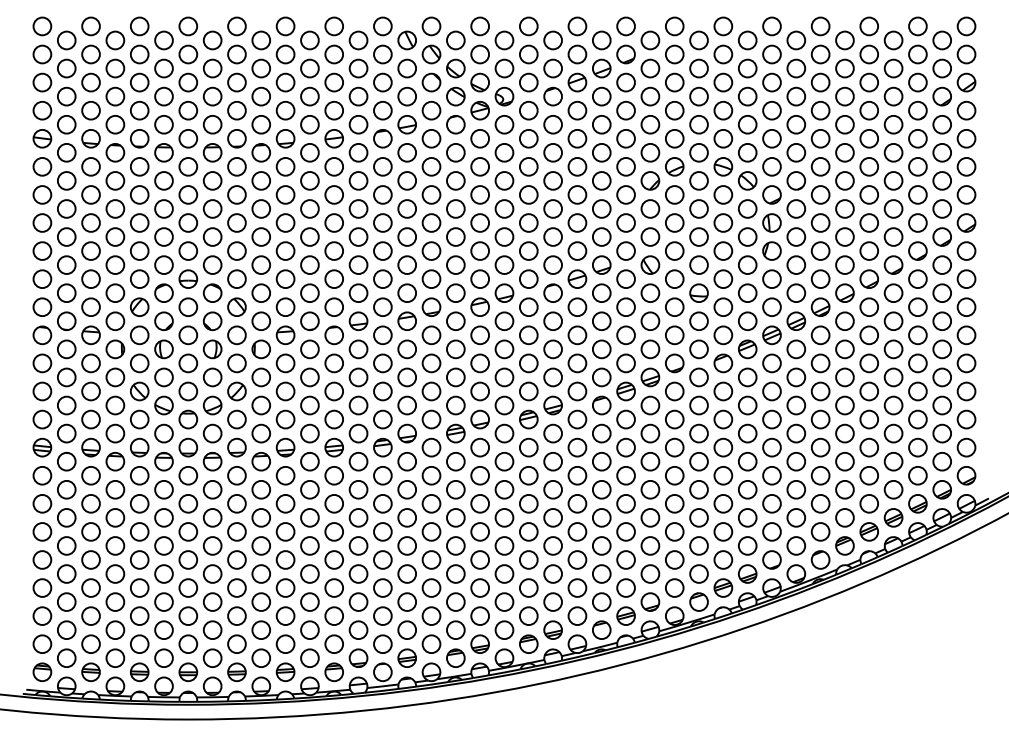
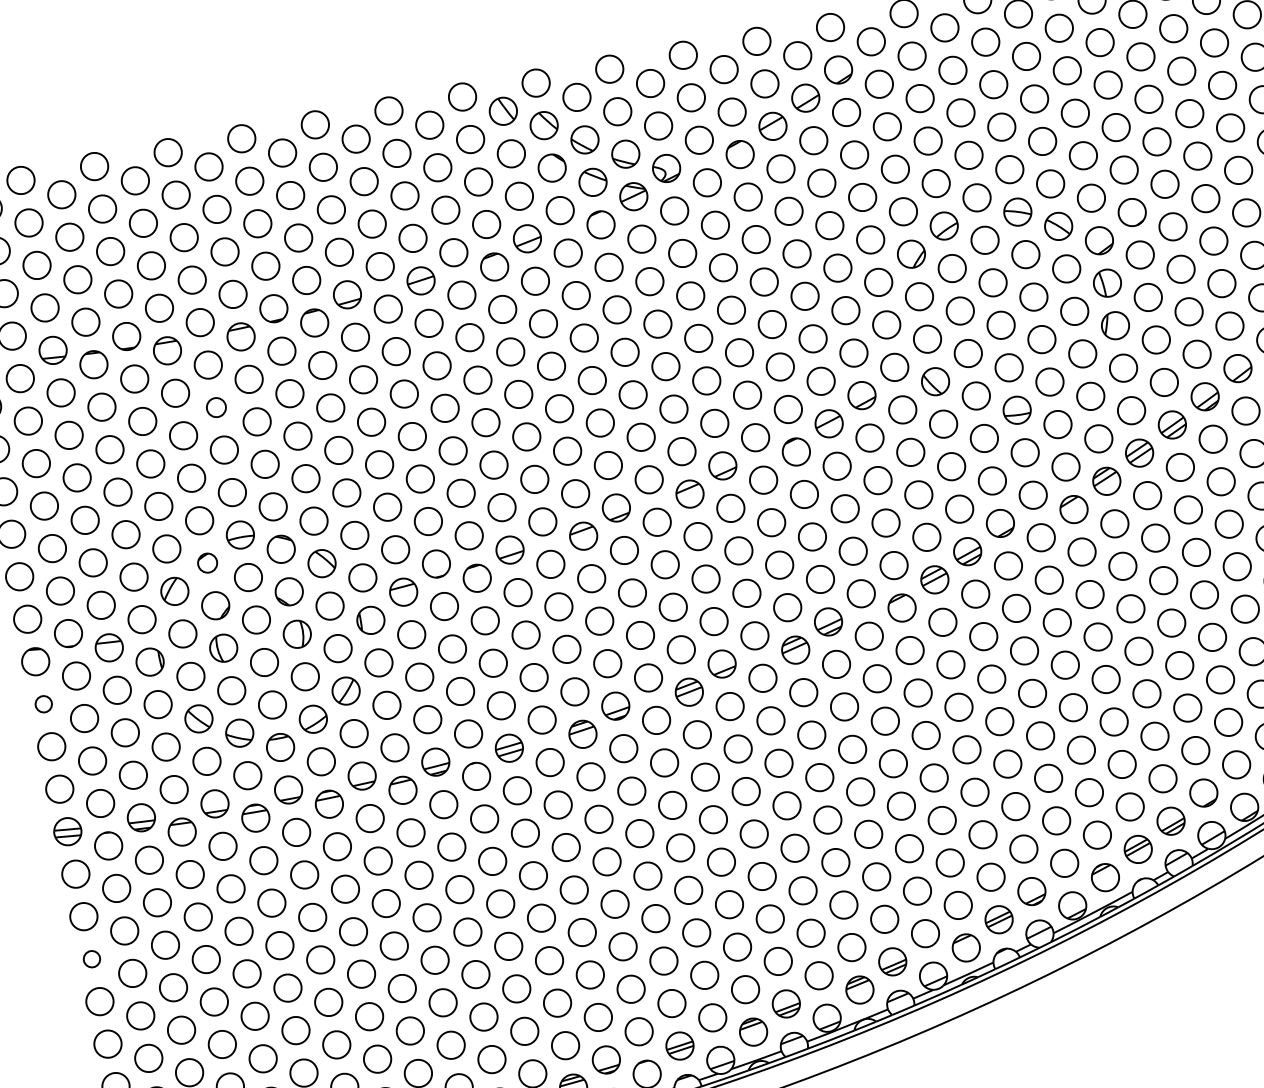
circle: (188, 194) -> (216, 406), size x0.7
circle: (163, 292) -> (206, 562), size x0.7
circle: (42, 363) -> (43, 704), size x0.6
circle: (42, 531) -> (91, 958), size x0.6

